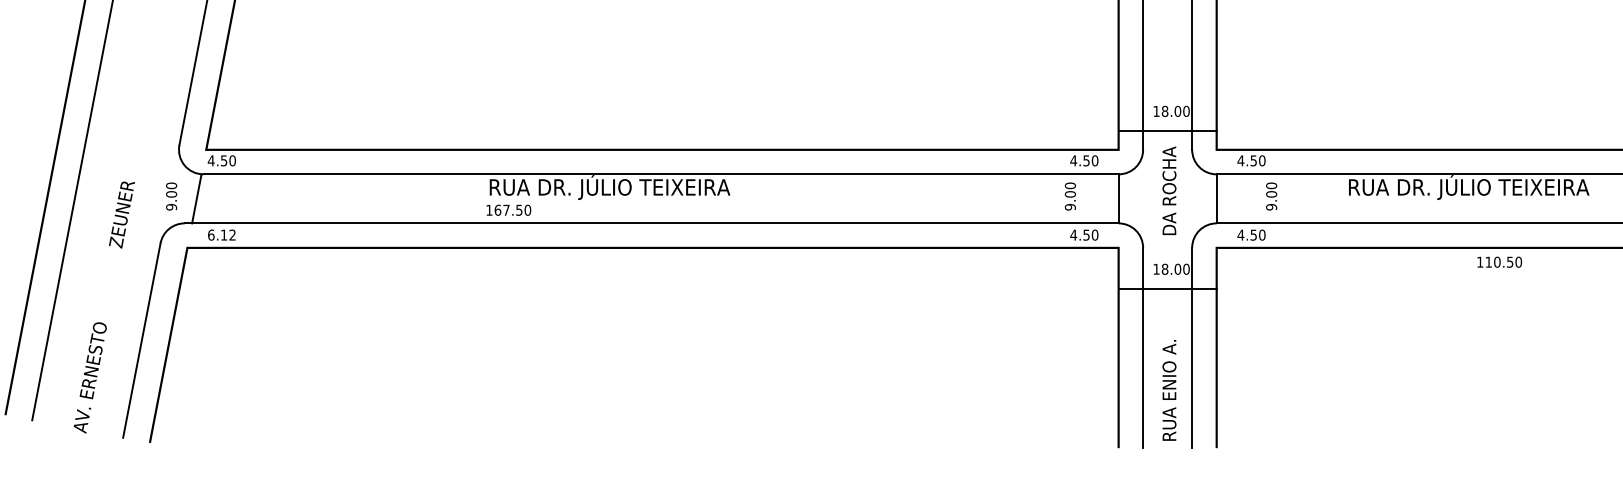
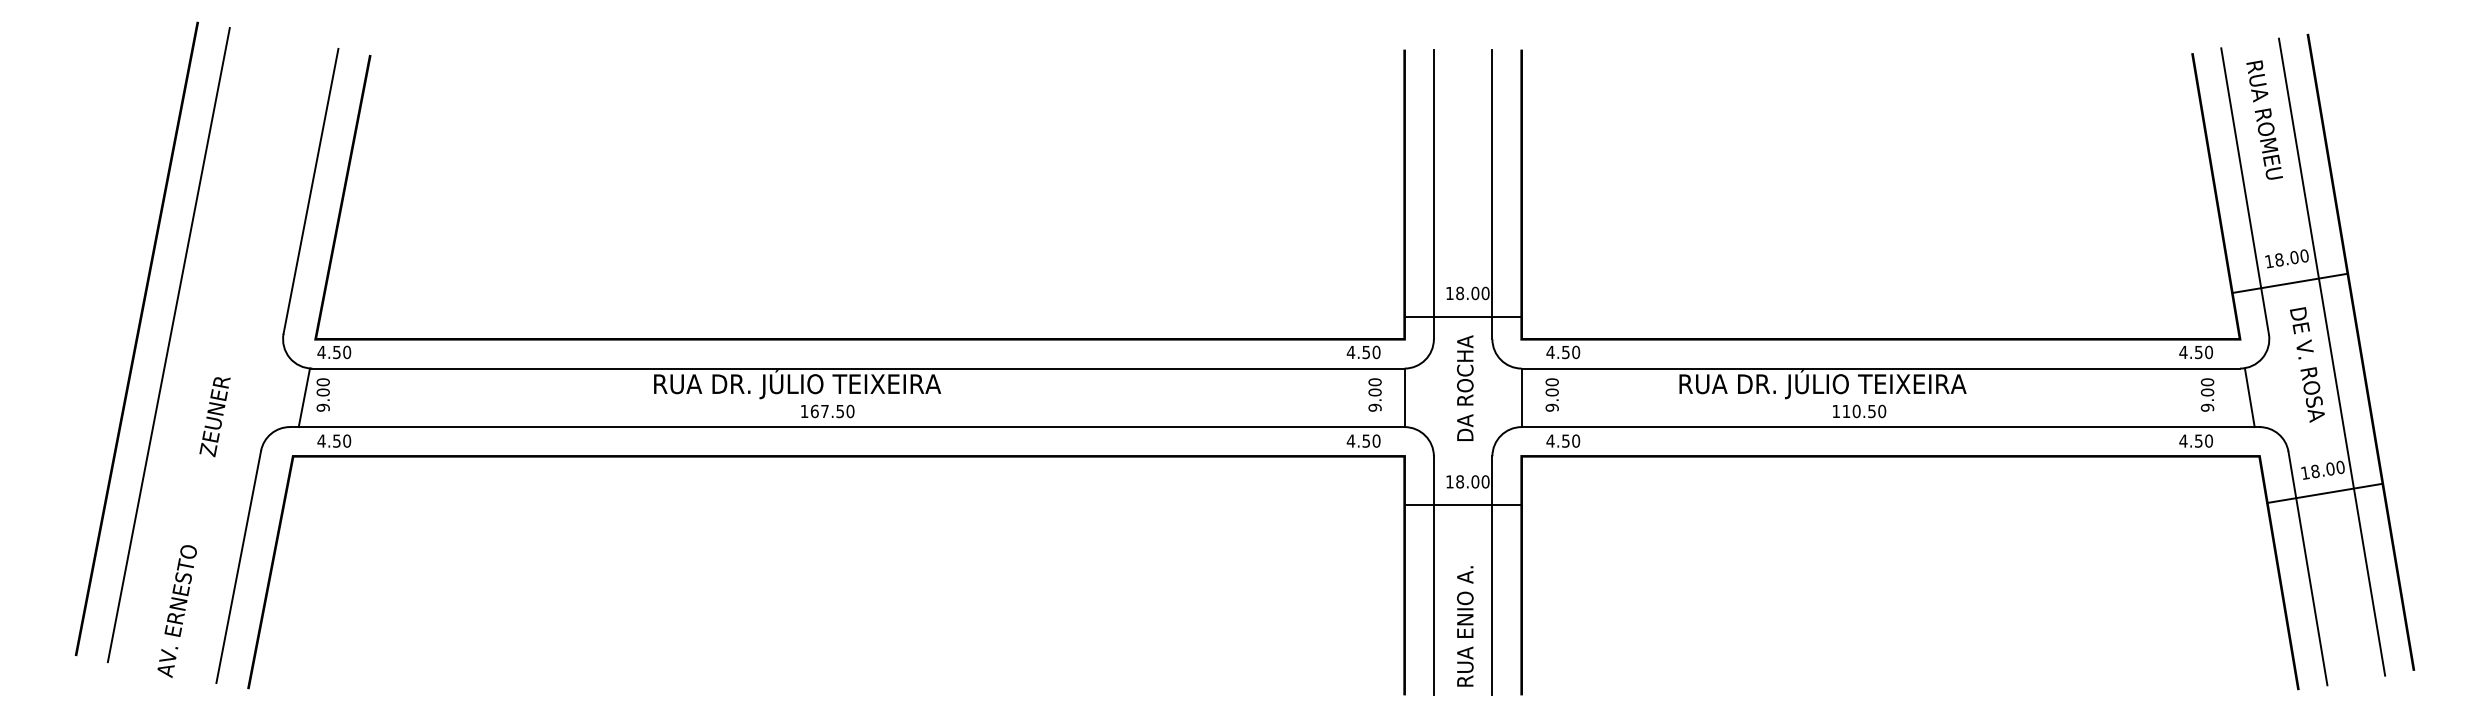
text: (170, 196) -> (322, 394), moved
text: (1069, 196) -> (1374, 394), moved
text: (1270, 196) -> (1551, 394), moved
text: (508, 210) -> (827, 411), moved
text: (222, 234) -> (334, 440), 6.12 -> 4.50
text: (1499, 262) -> (1859, 411), moved

